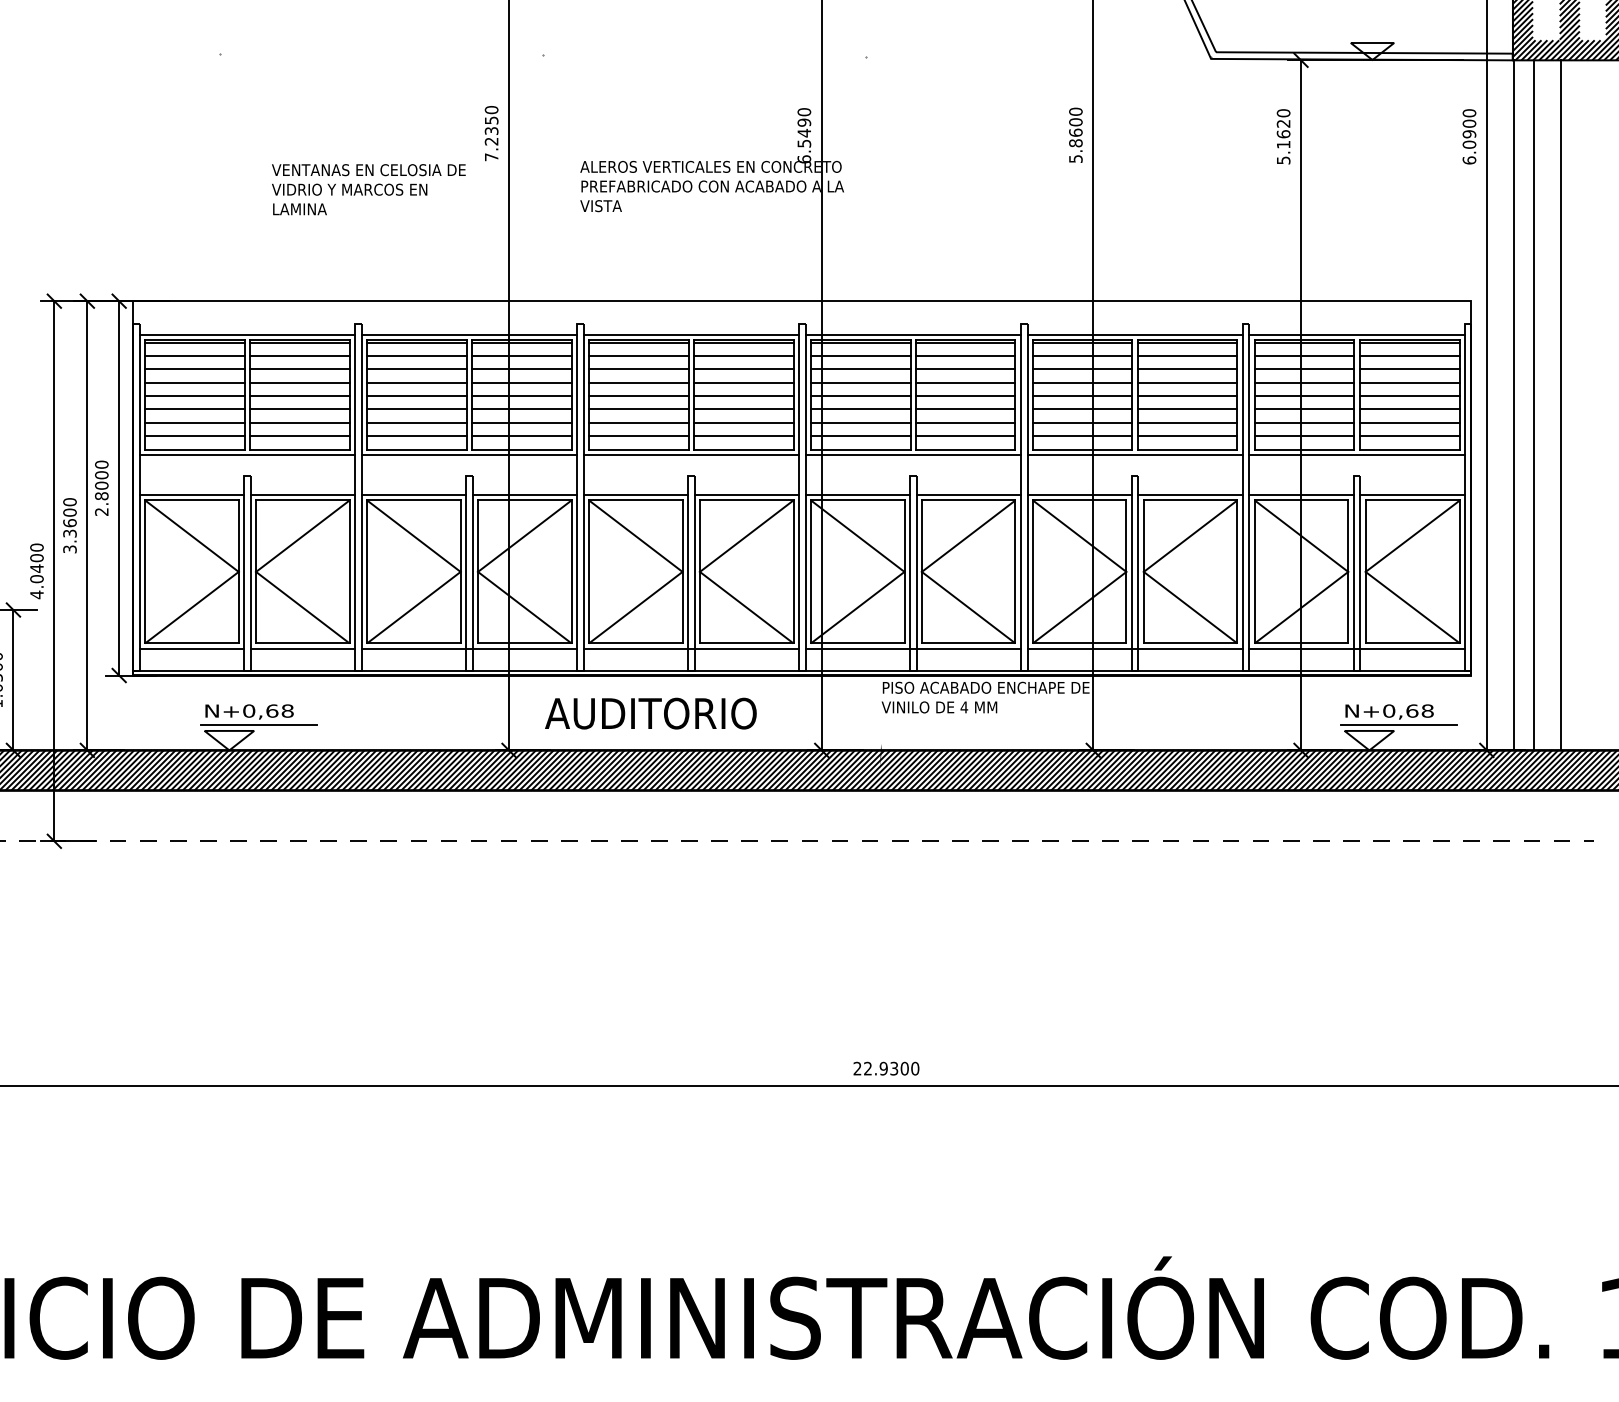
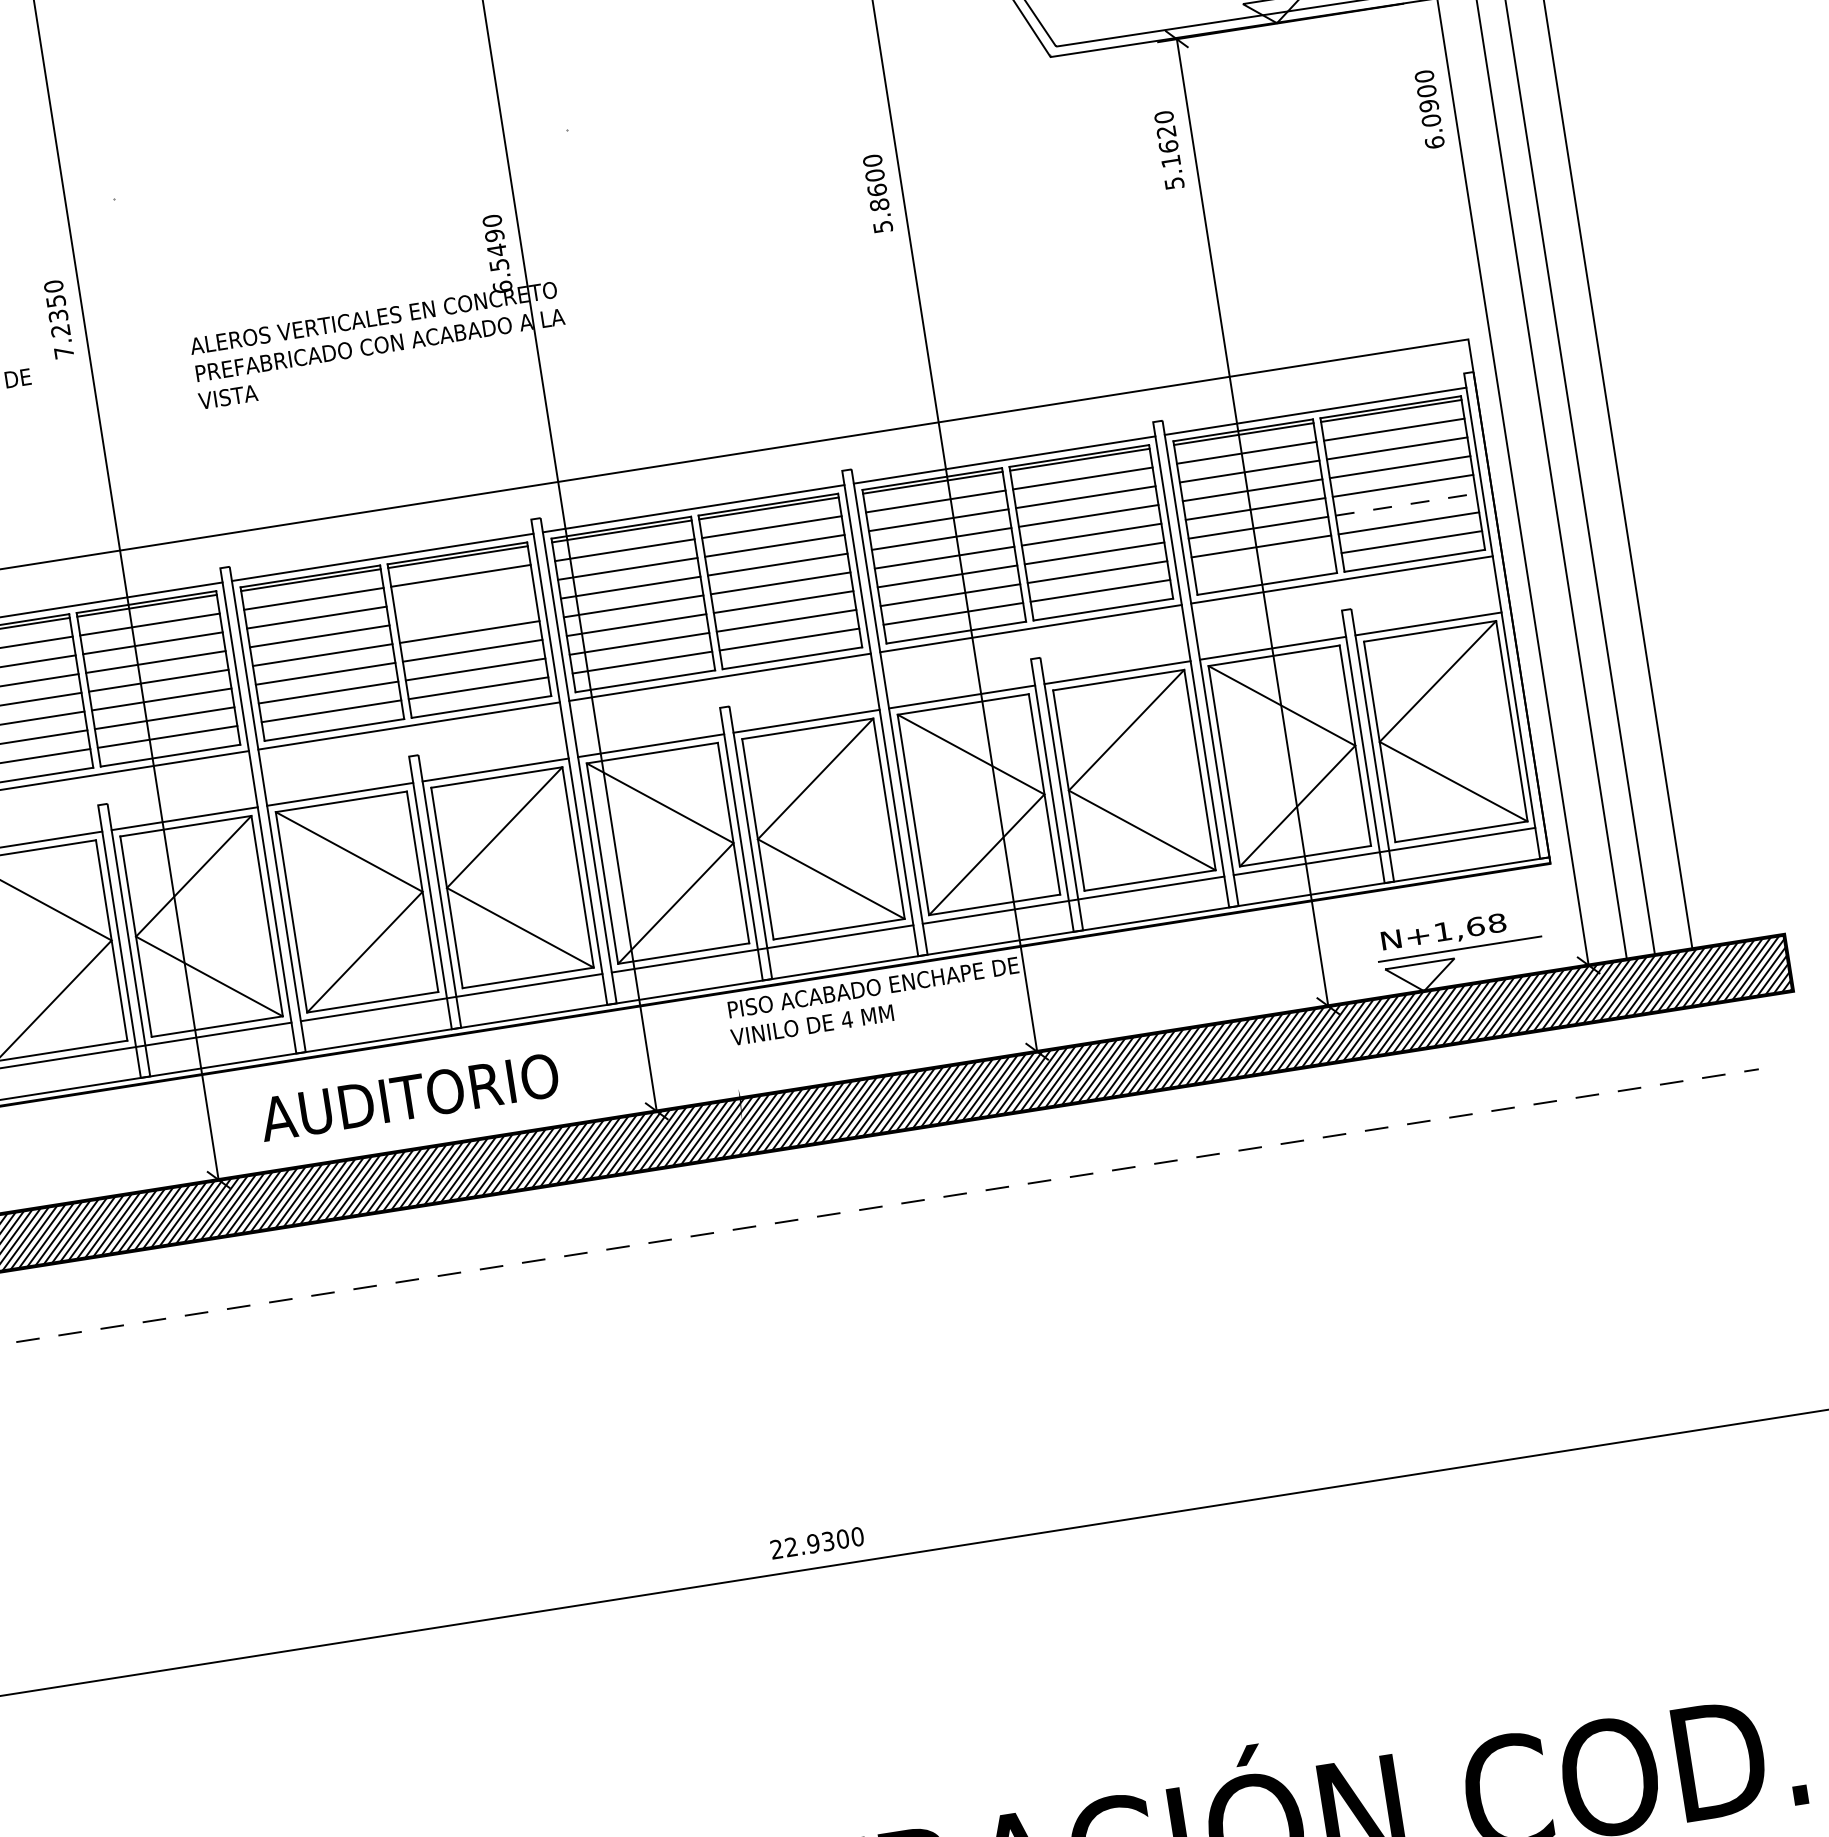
line: (743, 369) -> (463, 594), removed
line: (743, 382) -> (466, 613), removed
line: (1410, 409) -> (1406, 504), solid -> dashed
line: (1304, 436) -> (1264, 565), removed
text: (1389, 710) -> (1443, 930), N+0,68 -> N+1,68

